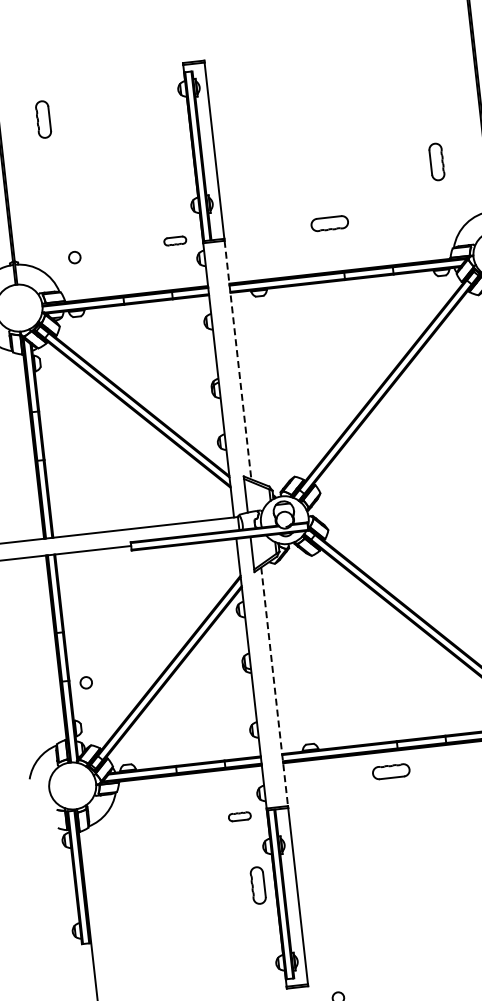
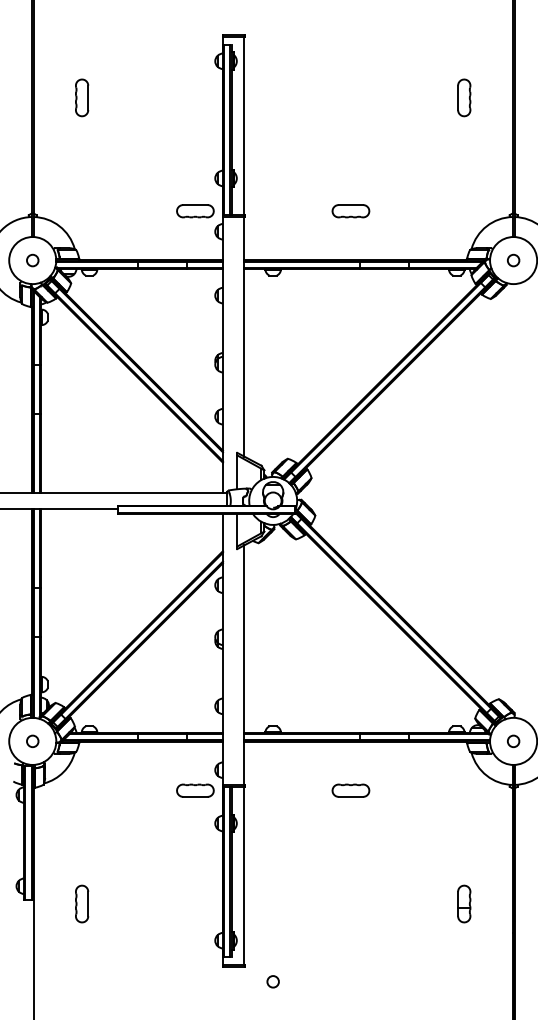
part: (43, 119) -> (82, 97), moved
part: (437, 161) -> (464, 97), moved
part: (175, 241) -> (195, 211), size x1.67
circle: (74, 257) -> (32, 260), moved
line: (238, 360) -> (244, 337), dashed -> solid
circle: (86, 682) -> (32, 741), moved
line: (274, 686) -> (244, 665), dashed -> solid
part: (390, 771) -> (350, 790), moved
part: (239, 816) -> (195, 790), size x1.67
part: (258, 884) -> (82, 903), moved

